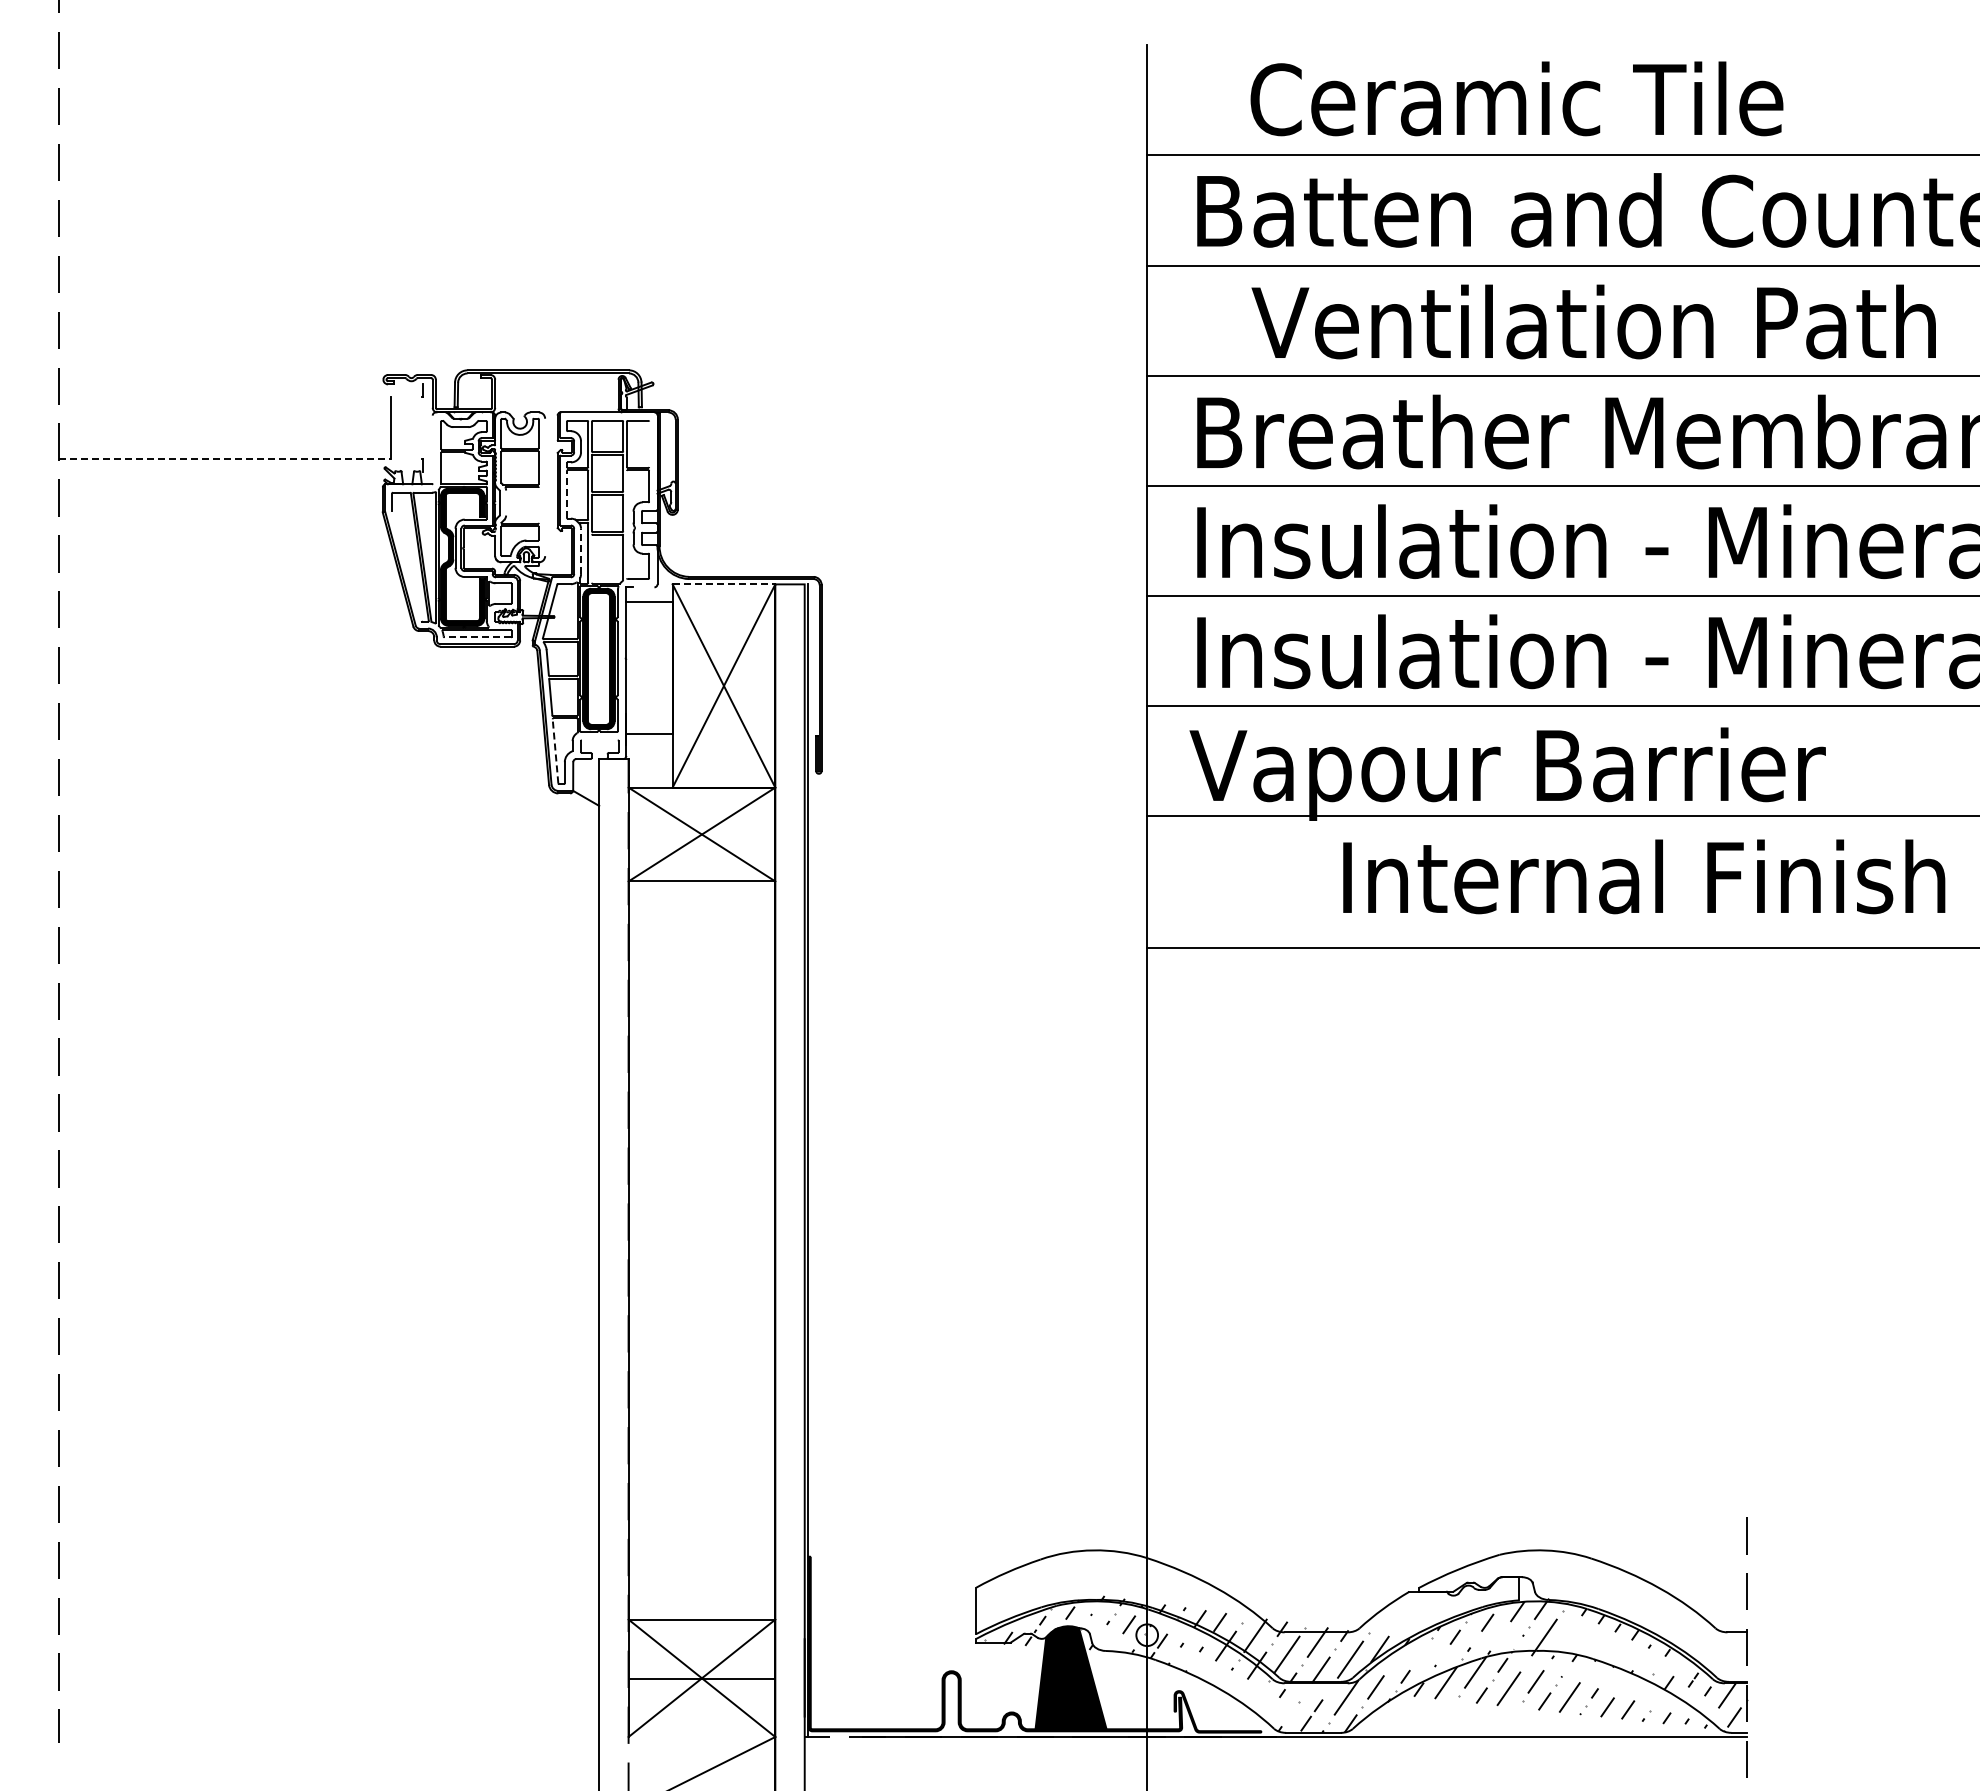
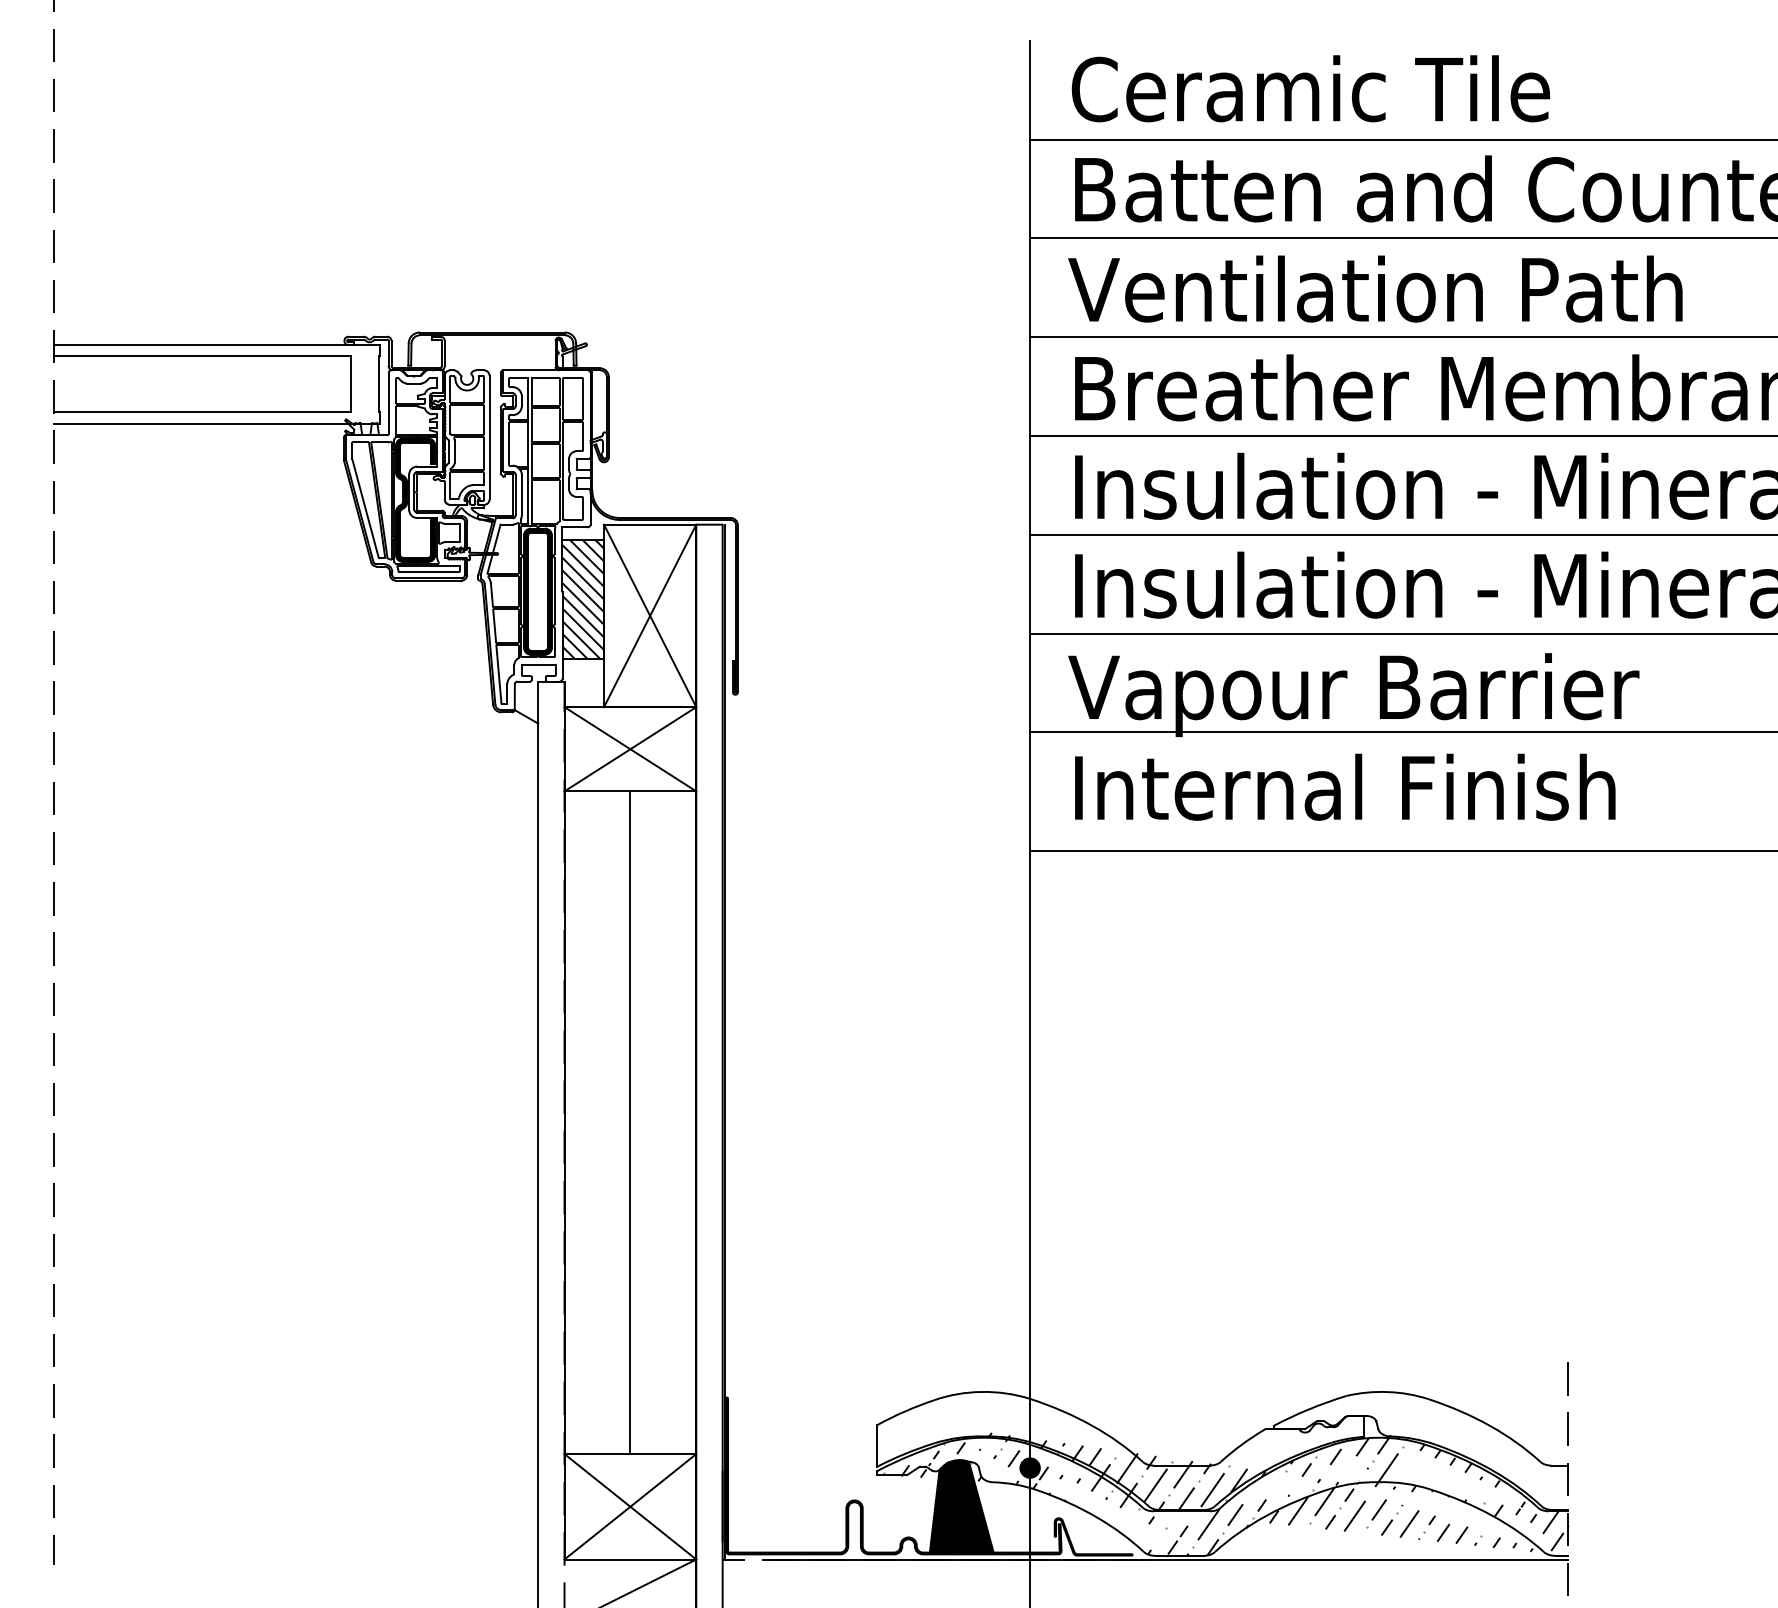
text: (1516, 98) -> (1310, 88), moved
text: (1593, 321) -> (1375, 288), moved
line: (241, 384) -> (216, 345), added
line: (224, 396) -> (201, 355), added
line: (421, 427) -> (378, 383), added
line: (649, 443) -> (583, 398), added
line: (432, 449) -> (388, 403), added
line: (224, 459) -> (201, 412), dashed -> solid
line: (241, 471) -> (216, 423), added
line: (545, 487) -> (489, 437), added
line: (567, 493) -> (509, 443), dashed -> solid
line: (506, 502) -> (454, 451), added
line: (538, 504) -> (483, 452), added
line: (626, 524) -> (562, 470), added
line: (581, 551) -> (522, 495), dashed -> solid
line: (591, 558) -> (531, 501), added
line: (406, 566) -> (365, 508), added
line: (724, 584) -> (650, 524), dashed -> solid
line: (641, 587) -> (576, 527), added
line: (477, 637) -> (428, 572), dashed -> solid
hatch: (649, 667) -> (583, 599), added
line: (599, 740) -> (538, 664), added
line: (555, 750) -> (498, 673), dashed -> solid
text: (1644, 876) -> (1345, 786), moved
line: (701, 1250) -> (629, 1122), added
fill: (1147, 1635) -> (1030, 1468), added
line: (701, 1679) -> (629, 1559), moved

